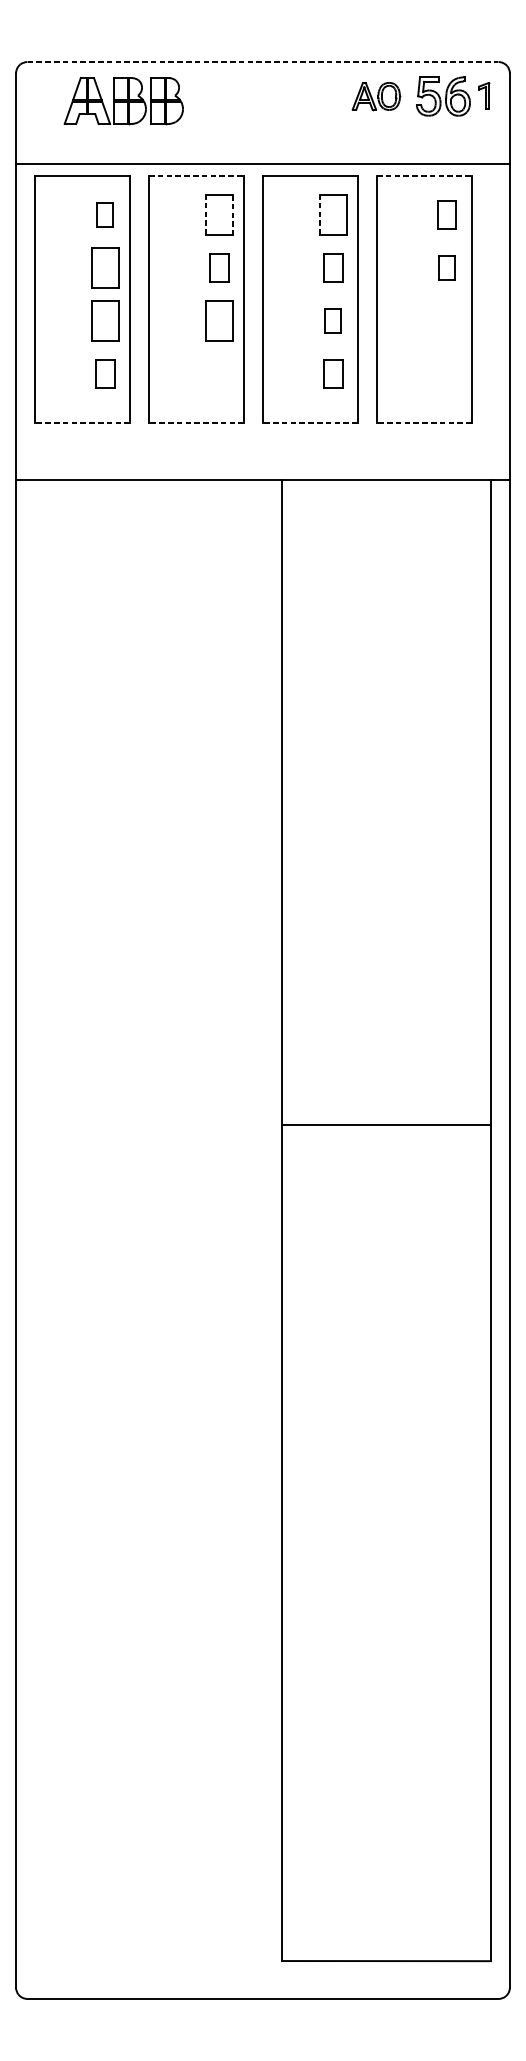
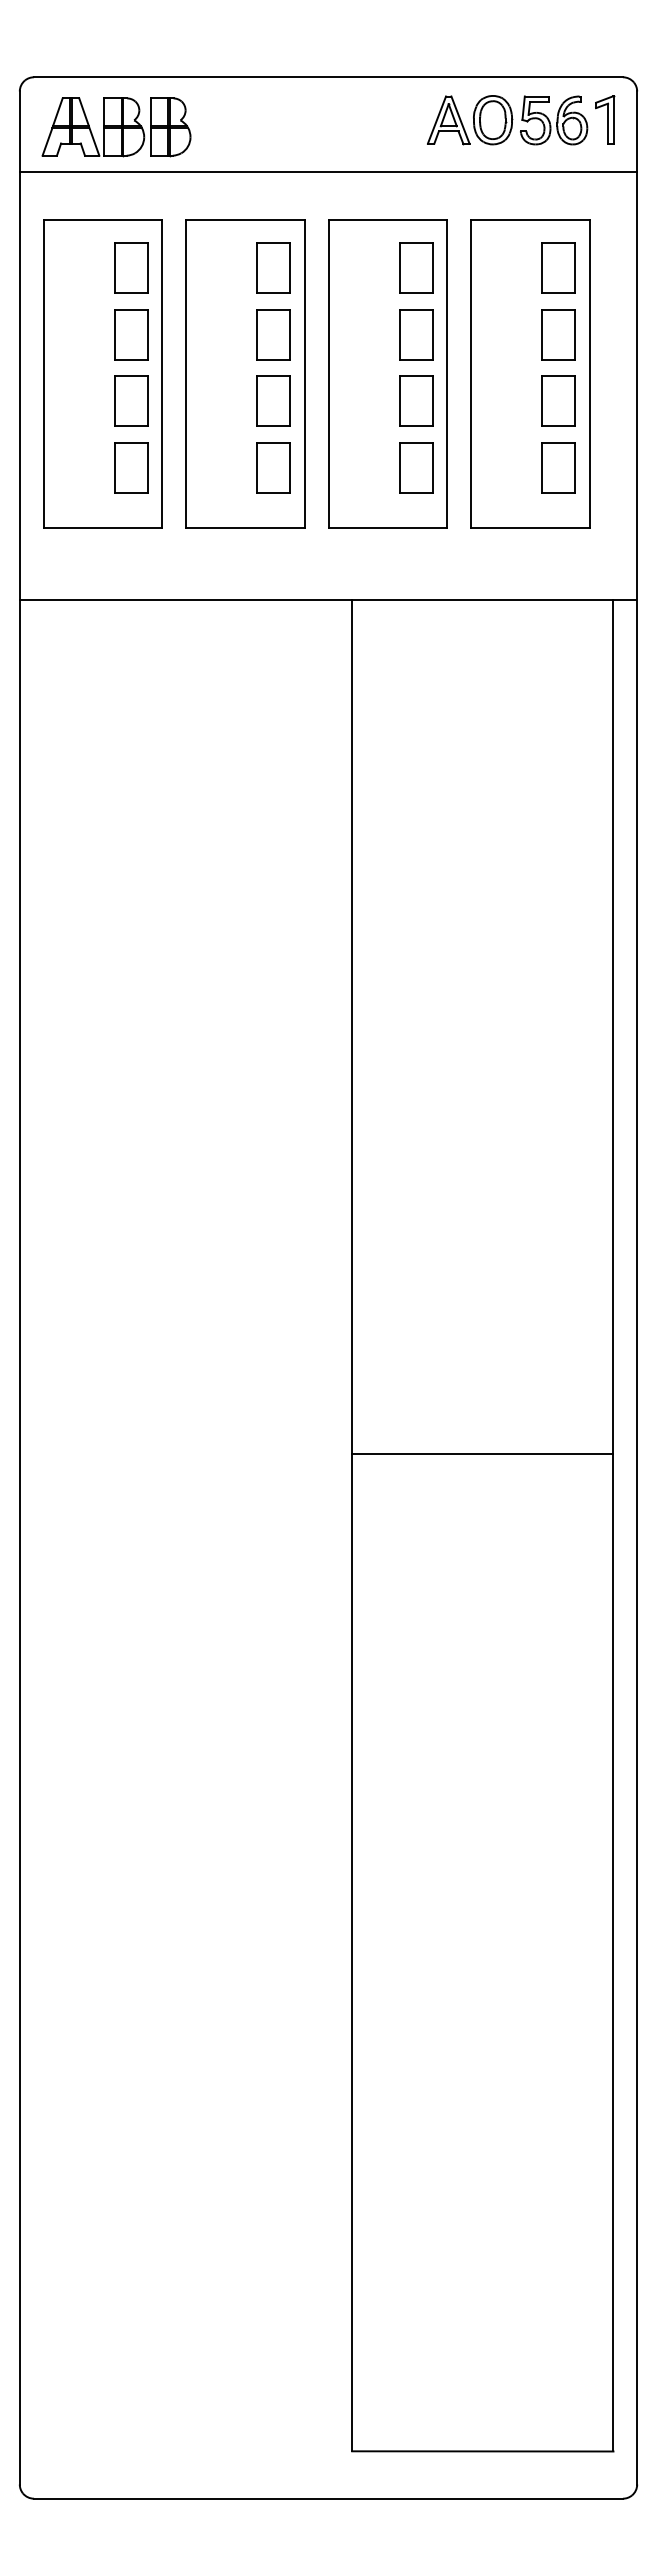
line: (263, 62) -> (328, 77), dashed -> solid
part: (484, 95) -> (605, 119), size x1.43
part: (376, 96) -> (470, 120), size x1.43
part: (123, 101) -> (116, 127), moved
line: (263, 164) -> (328, 172), moved
line: (196, 175) -> (245, 219), dashed -> solid
line: (424, 175) -> (530, 219), dashed -> solid
part: (105, 214) -> (131, 267), size x1.67
part: (446, 214) -> (558, 267), size x1.43
line: (206, 215) -> (257, 268), dashed -> solid
line: (232, 215) -> (290, 268), dashed -> solid
line: (319, 215) -> (399, 268), dashed -> solid
part: (219, 267) -> (273, 334), size x1.43
part: (333, 267) -> (416, 334), size x1.43
part: (446, 267) -> (558, 334), size x1.67
part: (333, 320) -> (416, 400), size x1.67
part: (446, 320) -> (558, 400), added
part: (105, 374) -> (131, 467), size x1.43
part: (219, 374) -> (273, 467), added
part: (333, 374) -> (416, 467), size x1.43
part: (446, 374) -> (558, 467), added
line: (82, 422) -> (102, 528), dashed -> solid
line: (195, 422) -> (244, 528), dashed -> solid
line: (310, 422) -> (387, 528), dashed -> solid
line: (423, 422) -> (529, 528), dashed -> solid
line: (386, 1125) -> (482, 1454), moved

